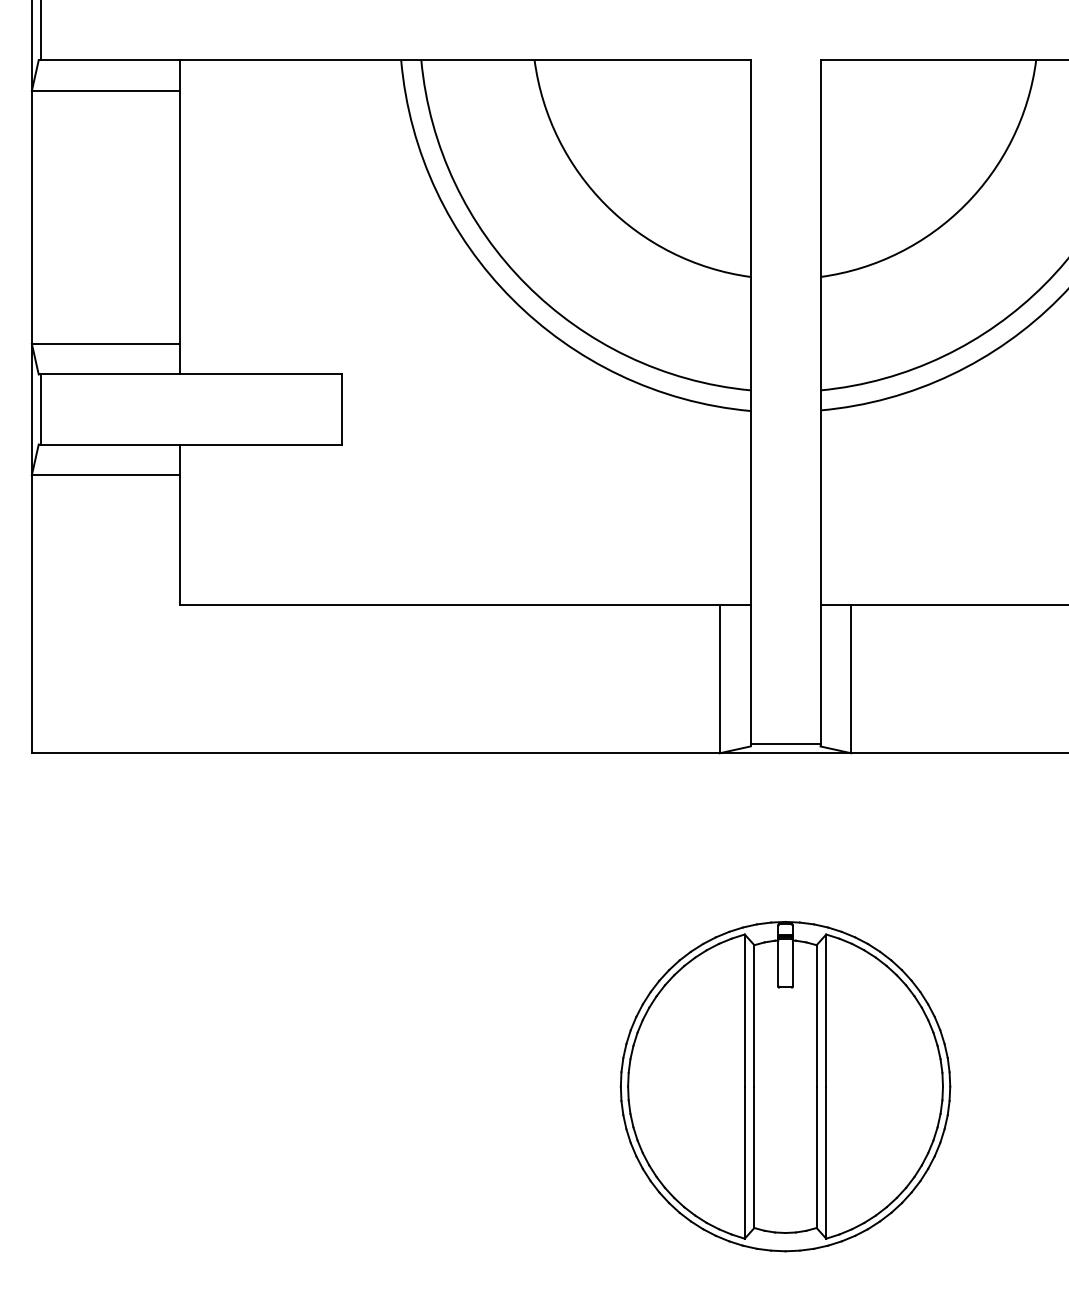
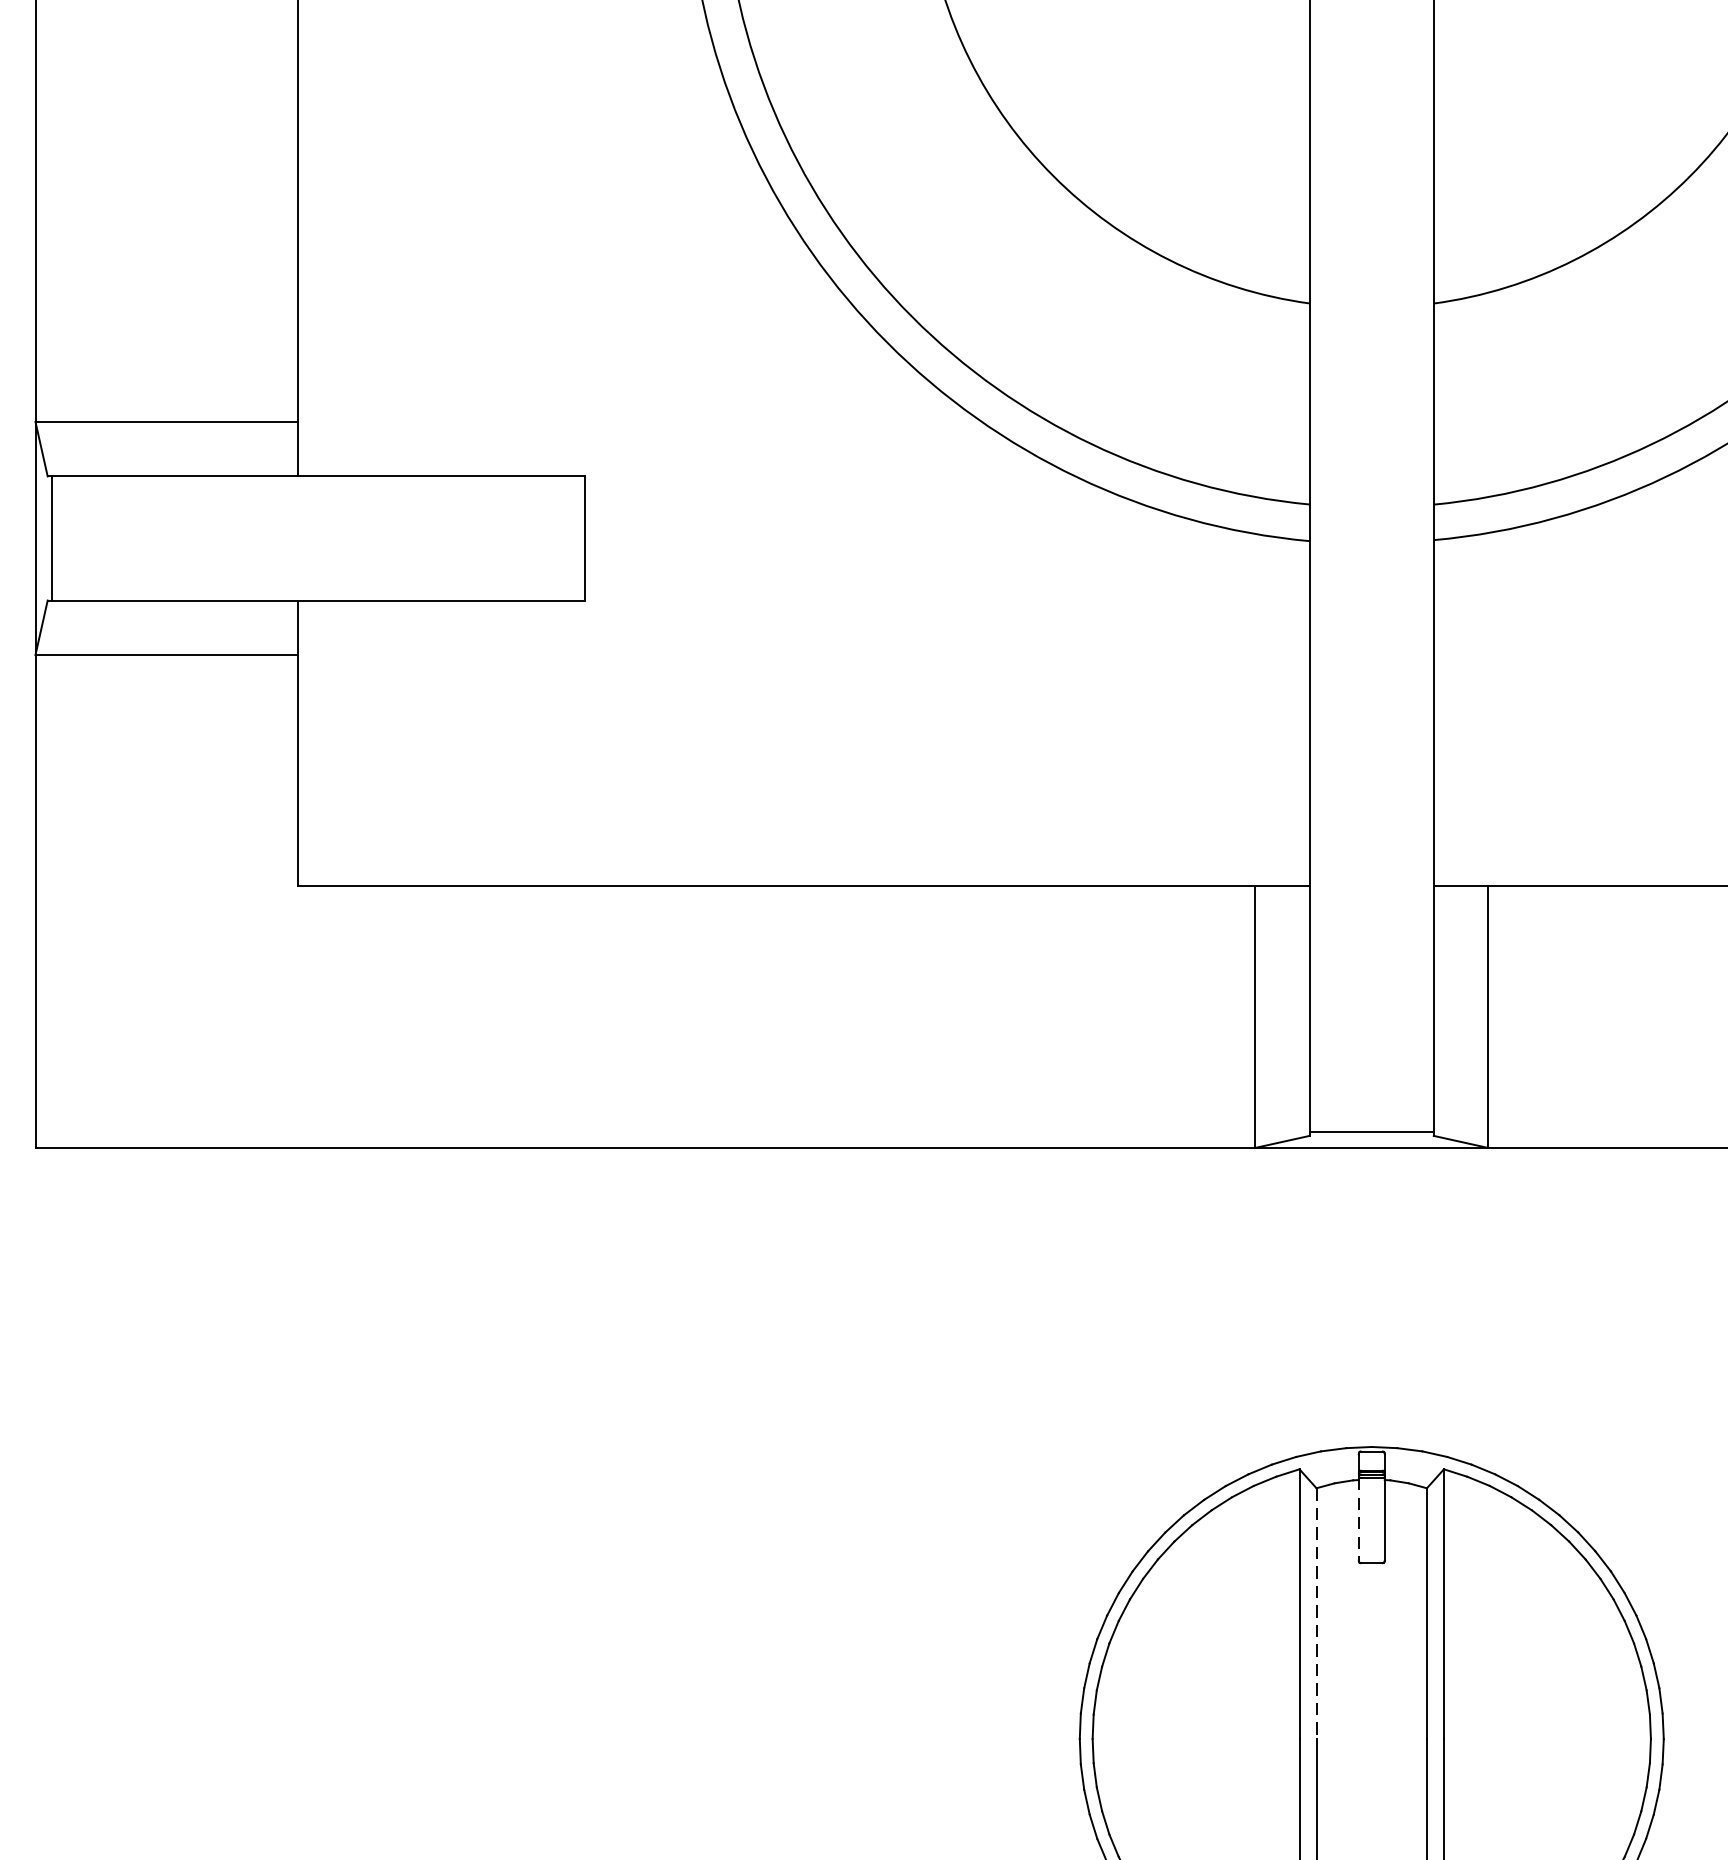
line: (778, 963) -> (1359, 1520), solid -> dashed
line: (754, 1015) -> (1316, 1612), solid -> dashed

